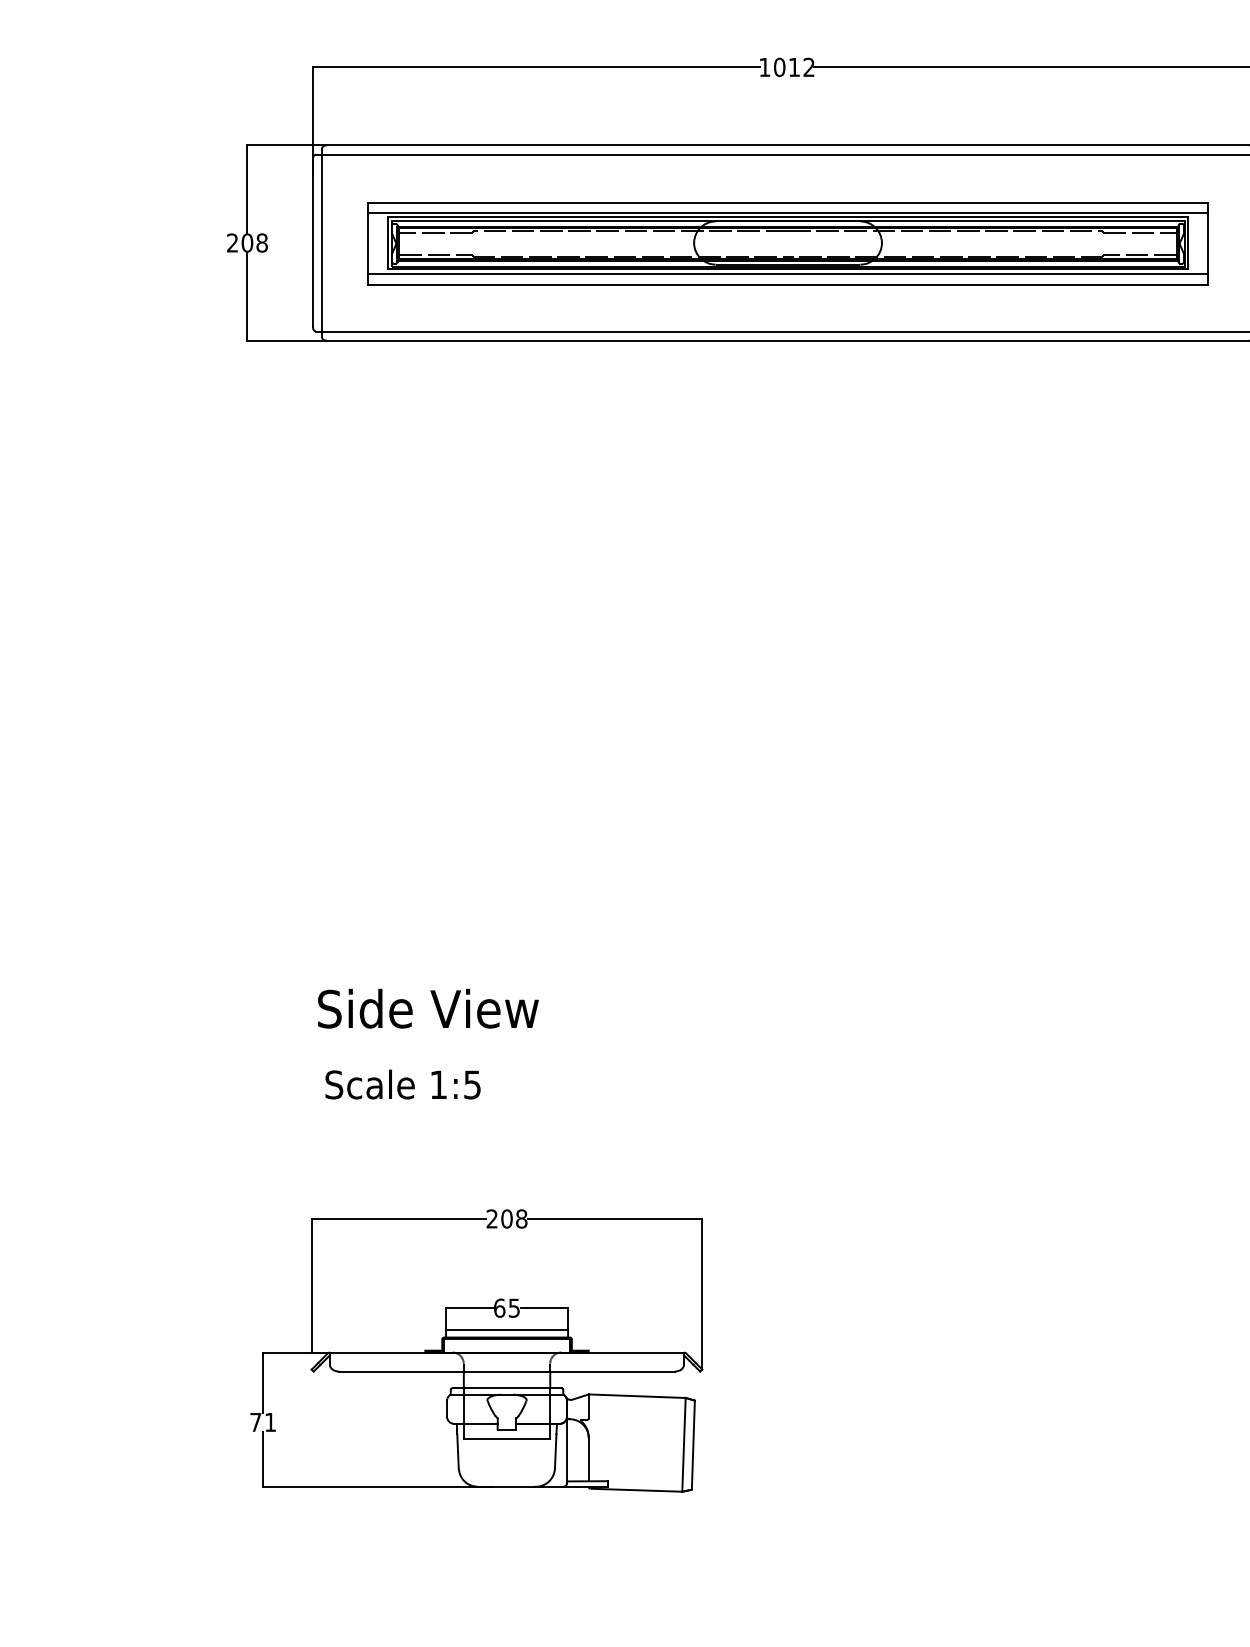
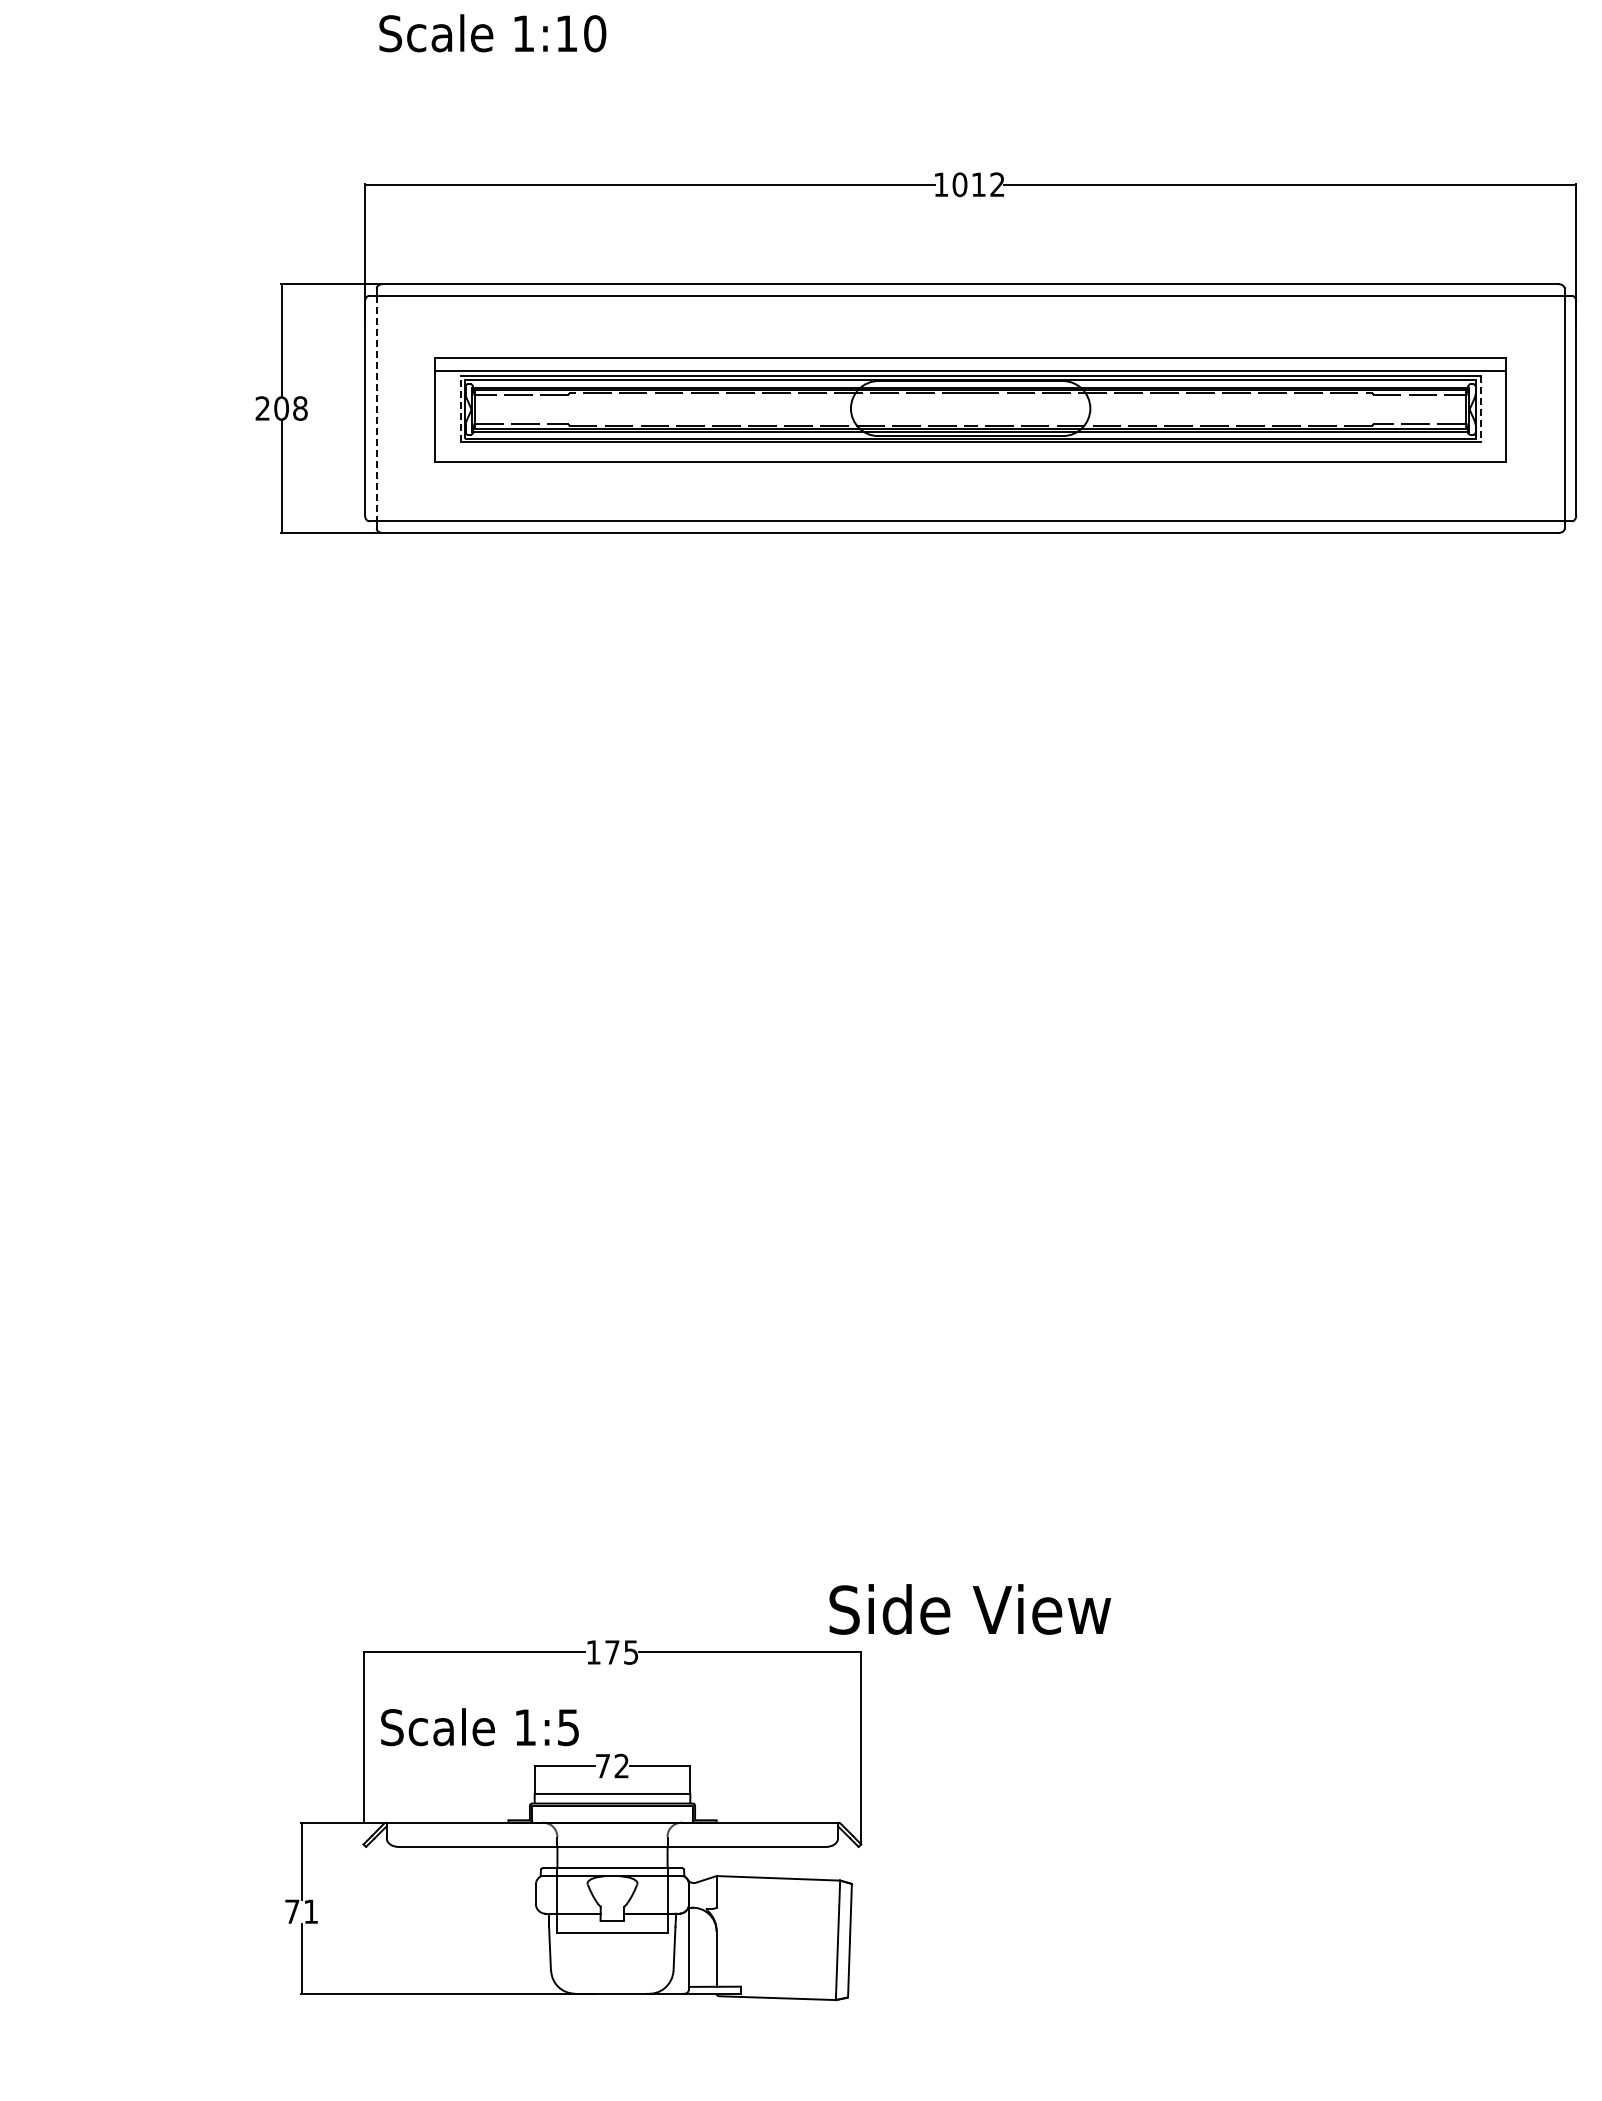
line: (321, 242) -> (376, 408), solid -> dashed
line: (387, 242) -> (460, 408), solid -> dashed
line: (1188, 242) -> (1480, 408), solid -> dashed
line: (787, 274) -> (970, 448), removed
text: (428, 1008) -> (970, 1609), moved
text: (402, 1084) -> (479, 1727), moved
text: (507, 1219) -> (612, 1652), 208 -> 175
text: (506, 1307) -> (611, 1765), 65 -> 72

